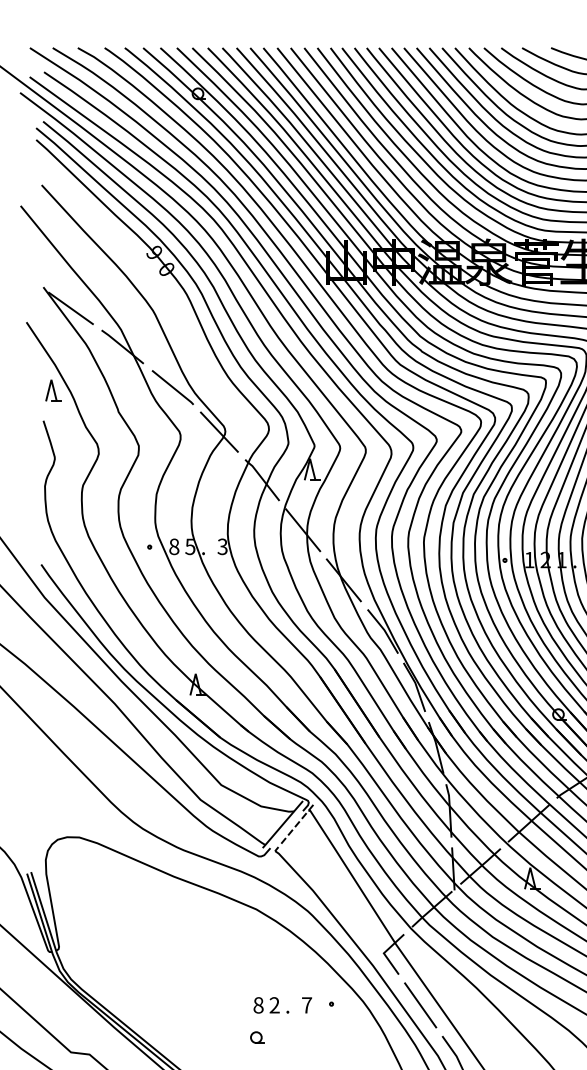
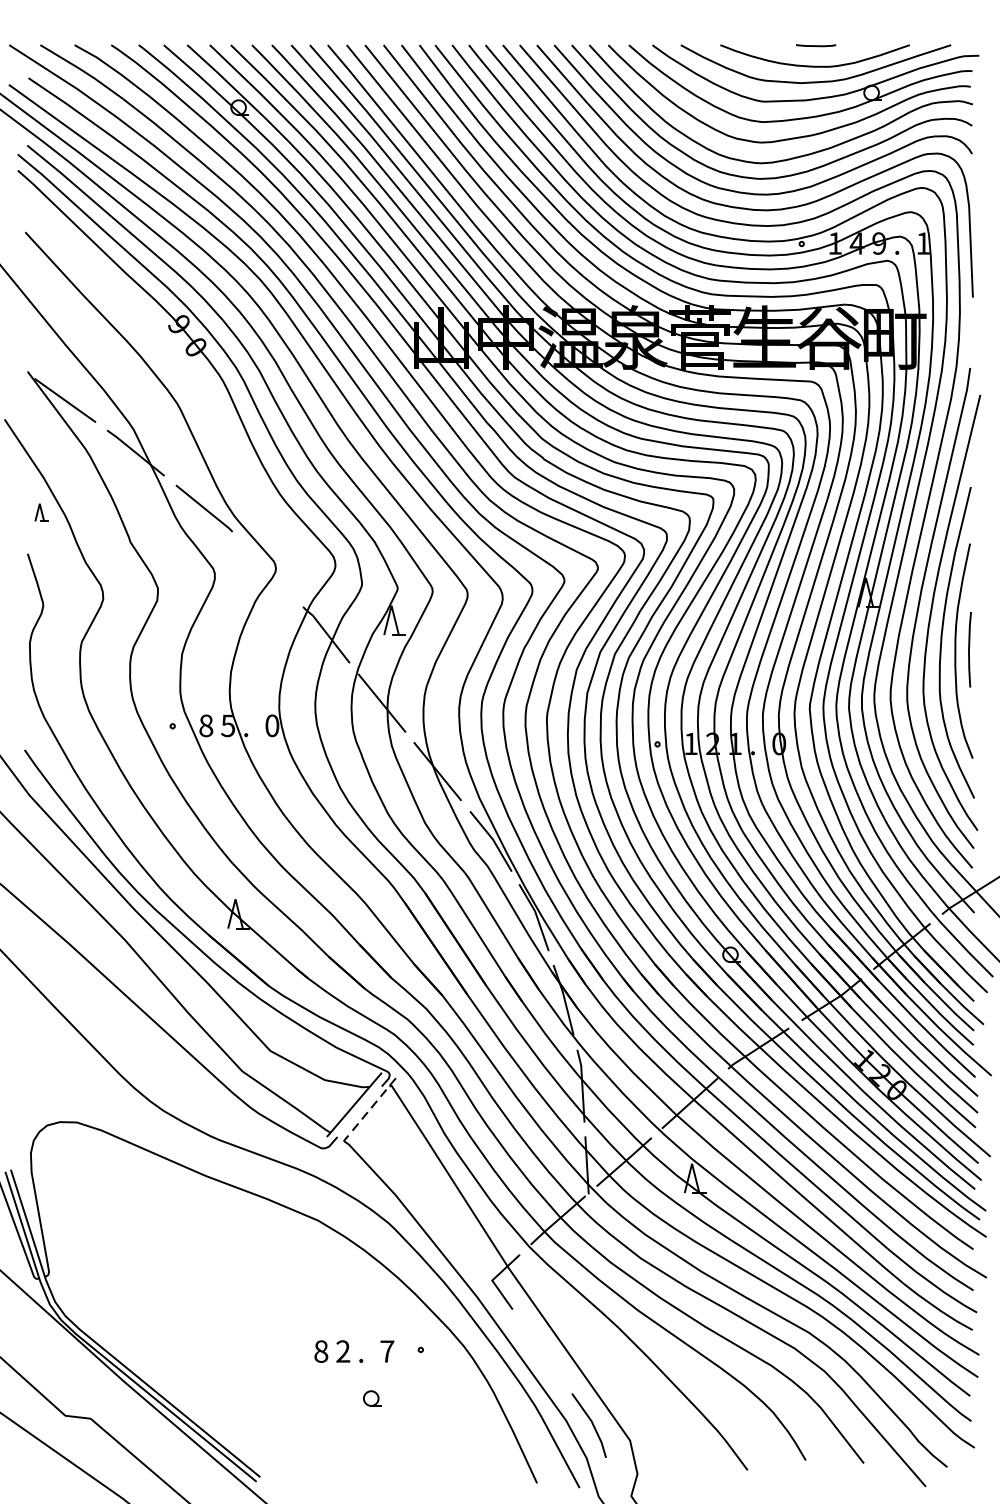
part: (53, 390) -> (41, 512), size x0.6
line: (219, 432) -> (267, 569), removed
text: (222, 546) -> (272, 725), 3 -> 0
line: (420, 1005) -> (542, 1351), removed
part: (257, 1037) -> (372, 1398), moved

